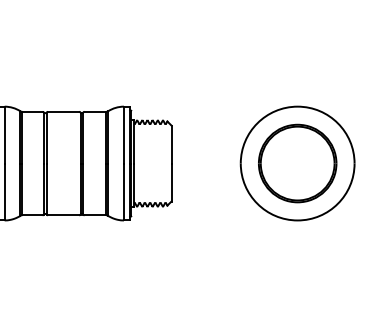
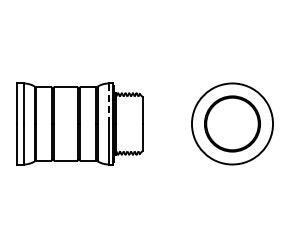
line: (123, 134) -> (108, 103), solid -> dashed

